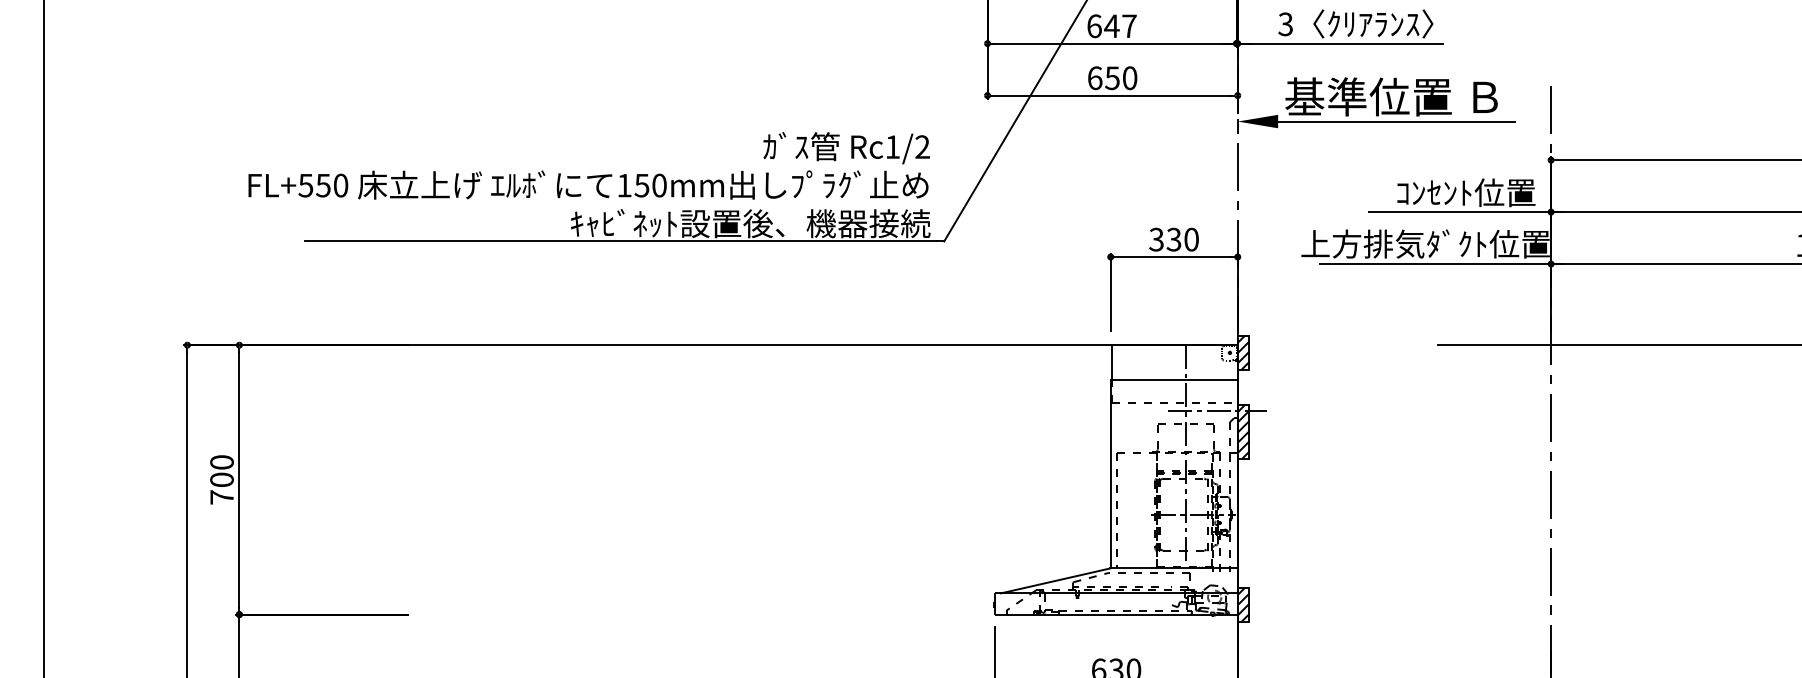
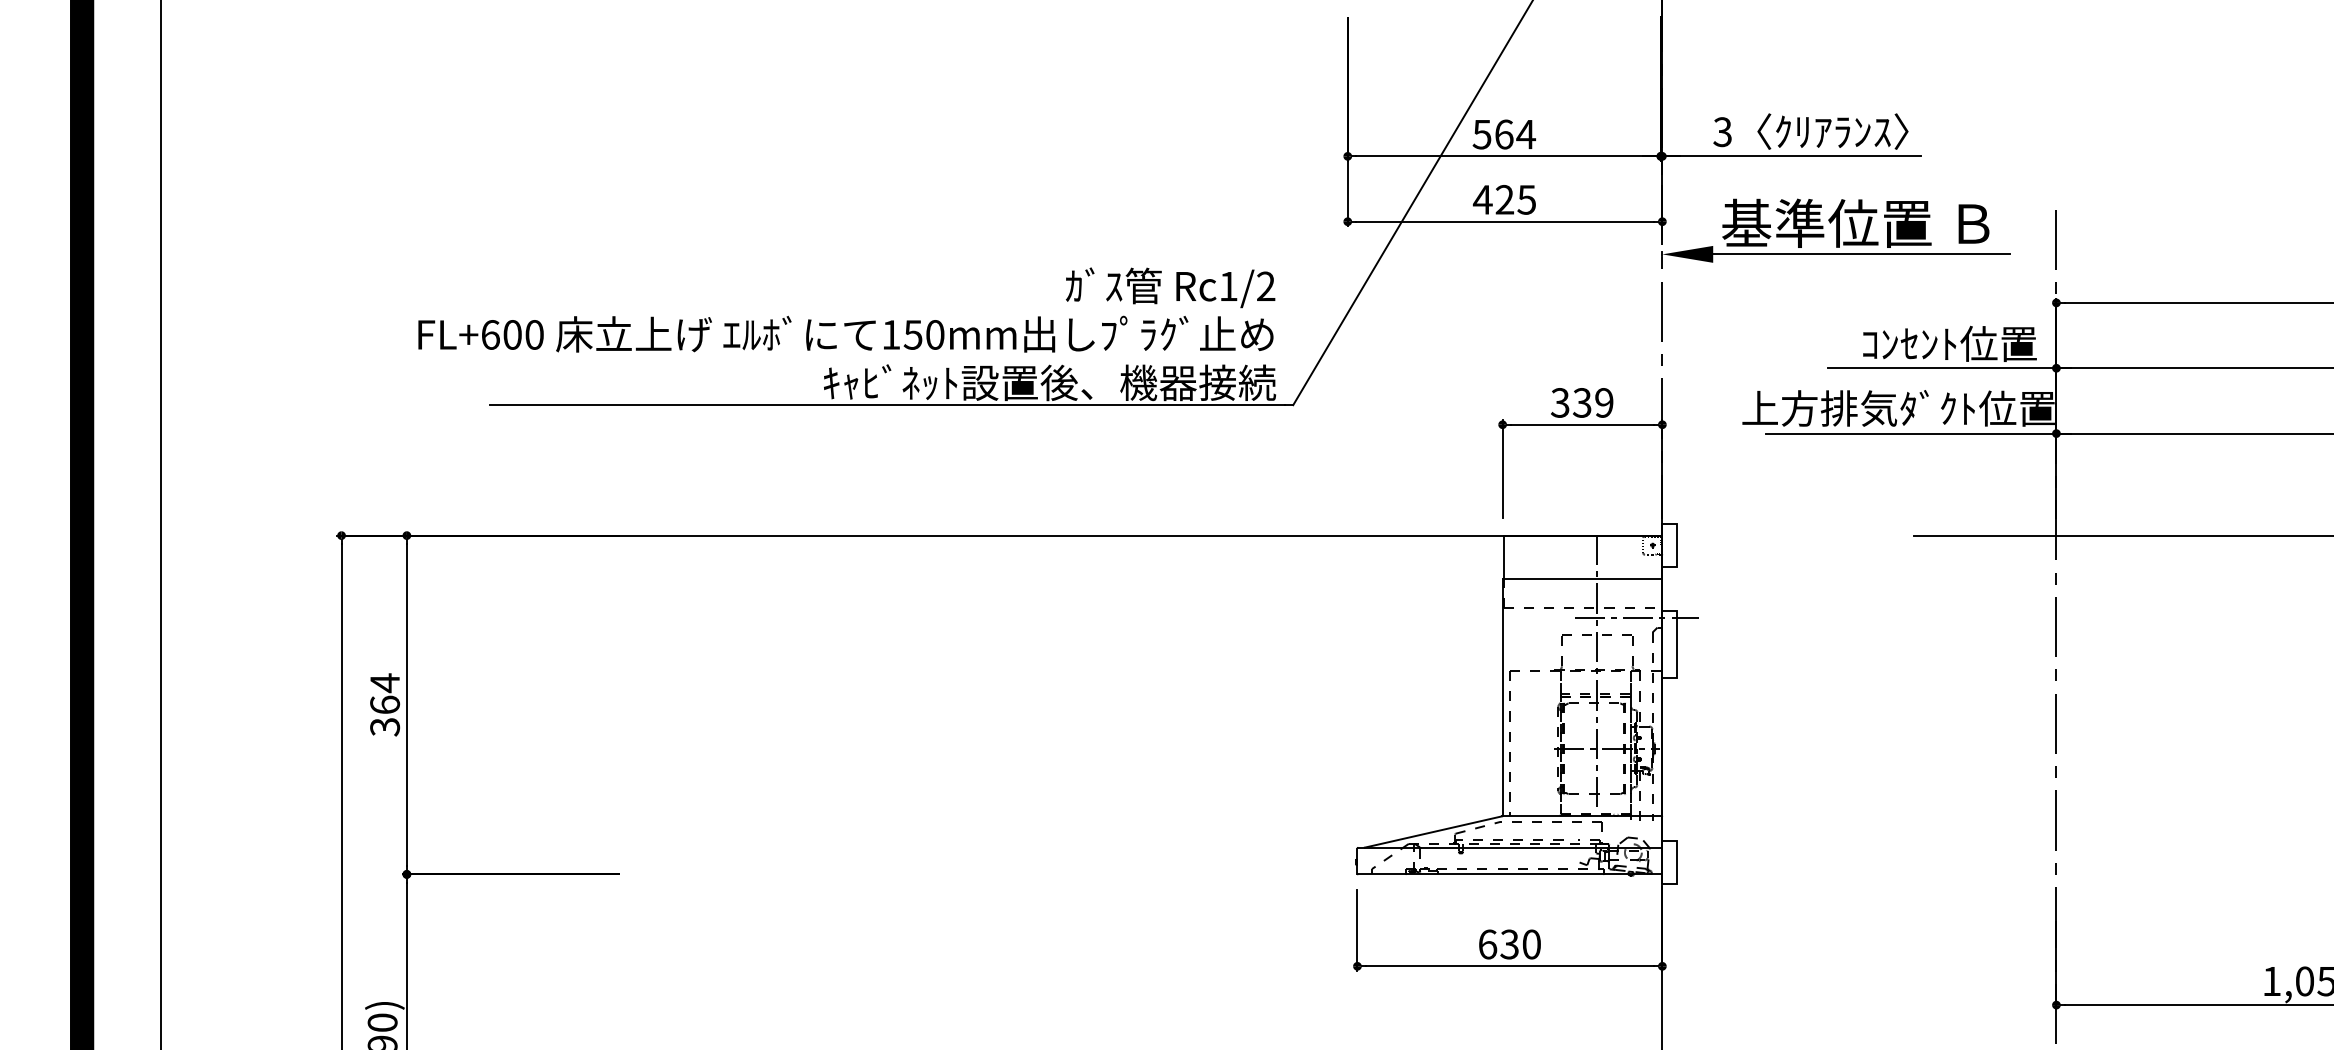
text: (1112, 26) -> (1504, 134), 647 -> 564
text: (1112, 77) -> (1504, 199), 650 -> 425
text: (314, 185) -> (501, 334), FL+550 -> FL+600
text: (1191, 239) -> (1604, 402), 330 -> 339
hatch: (1243, 353) -> (1669, 545), removed
hatch: (1243, 431) -> (1669, 644), removed
text: (222, 479) -> (385, 704), 700 -> 364
hatch: (1243, 605) -> (1669, 862), removed

